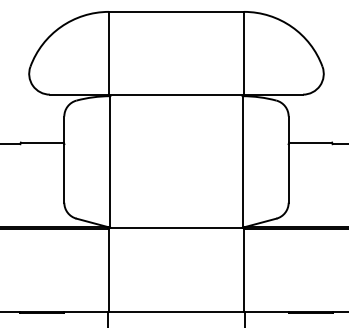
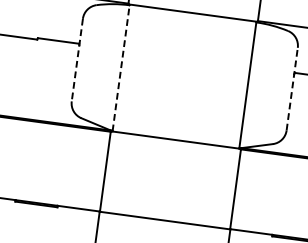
line: (288, 159) -> (292, 88), solid -> dashed
line: (64, 160) -> (77, 60), solid -> dashed
line: (110, 161) -> (121, 67), solid -> dashed

